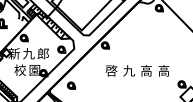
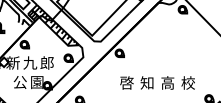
text: (19, 69) -> (19, 81), 校 -> 公
text: (128, 70) -> (146, 82), 九 -> 知
text: (163, 70) -> (187, 82), 高 -> 校

